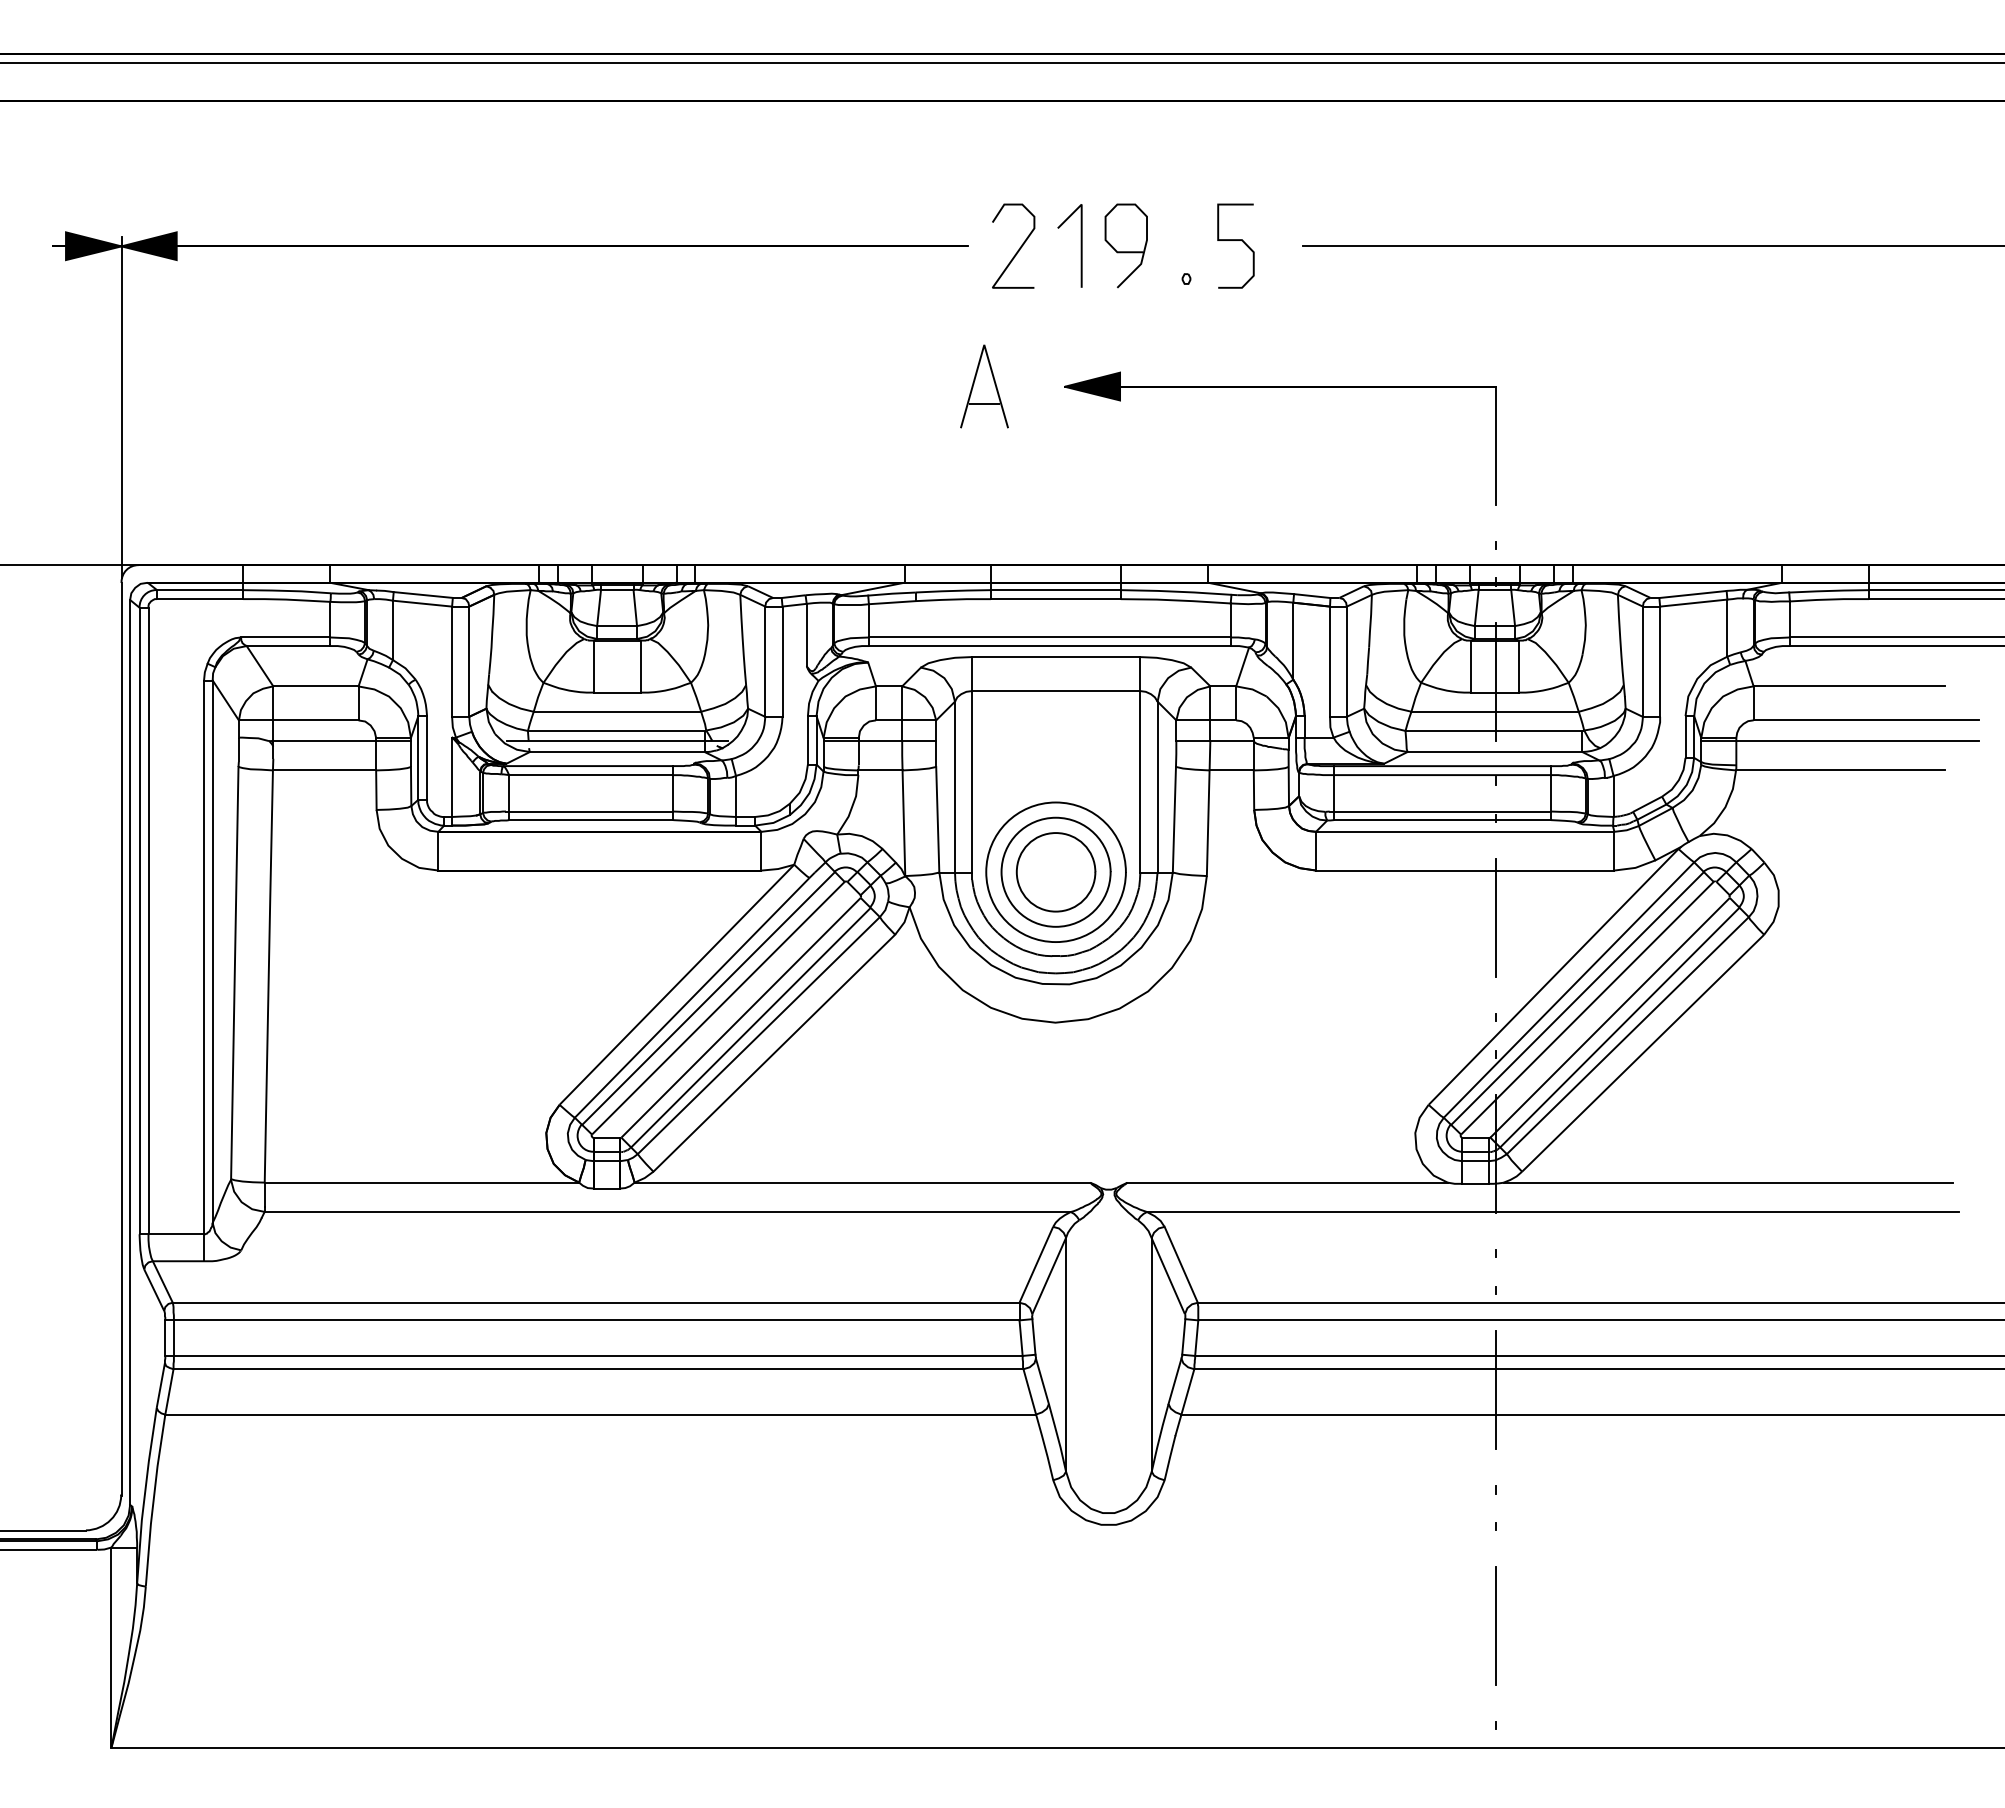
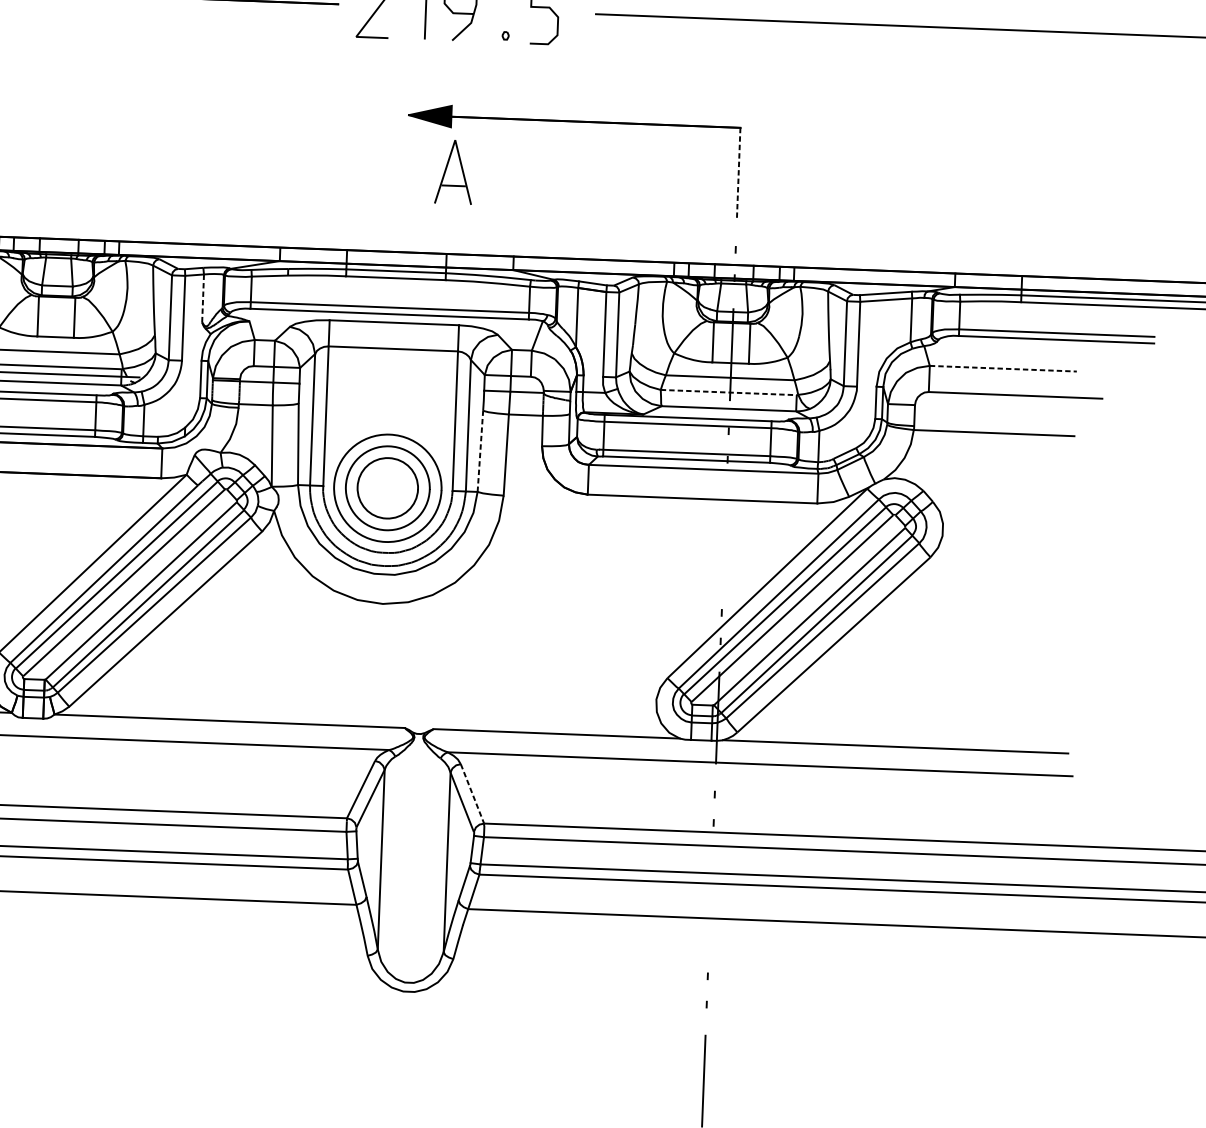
part: (984, 386) -> (454, 172), moved
line: (1495, 445) -> (738, 173), solid -> dashed
line: (806, 634) -> (202, 298), solid -> dashed
line: (1849, 686) -> (1003, 368), solid -> dashed
line: (1495, 730) -> (729, 392), solid -> dashed
line: (1840, 740) -> (995, 410), removed
line: (1174, 819) -> (480, 451), solid -> dashed
line: (1495, 917) -> (724, 536), removed
line: (1181, 1265) -> (472, 794), solid -> dashed
line: (1495, 1389) -> (710, 899), removed

